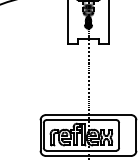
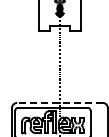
line: (88, 115) -> (59, 103), solid -> dashed

